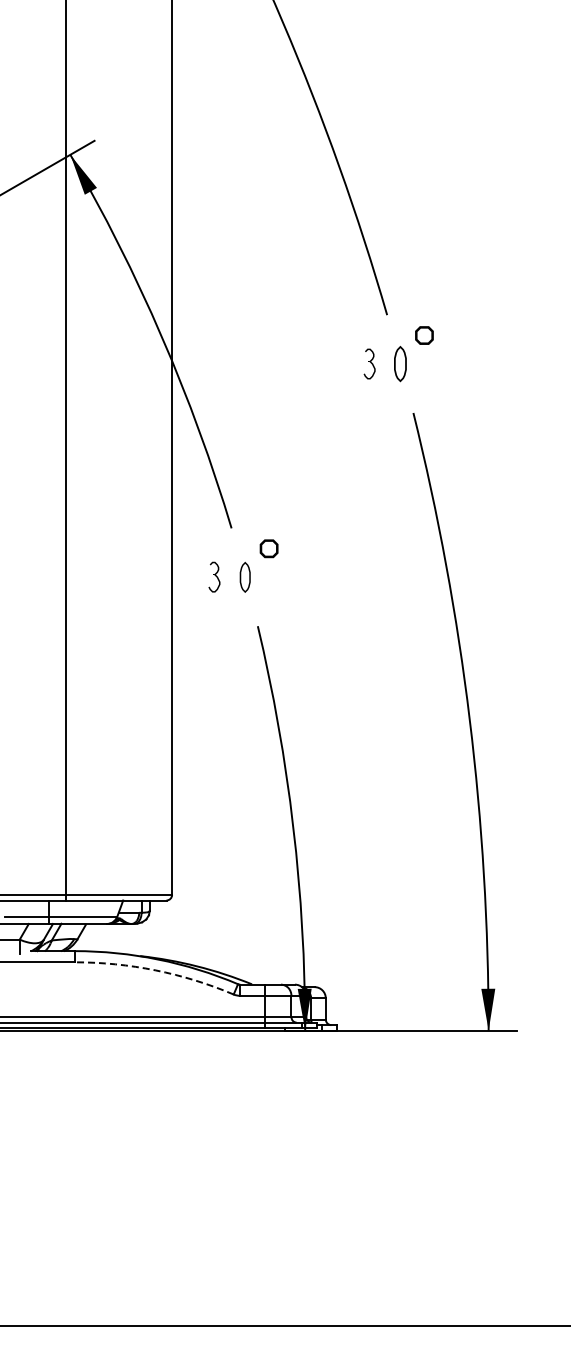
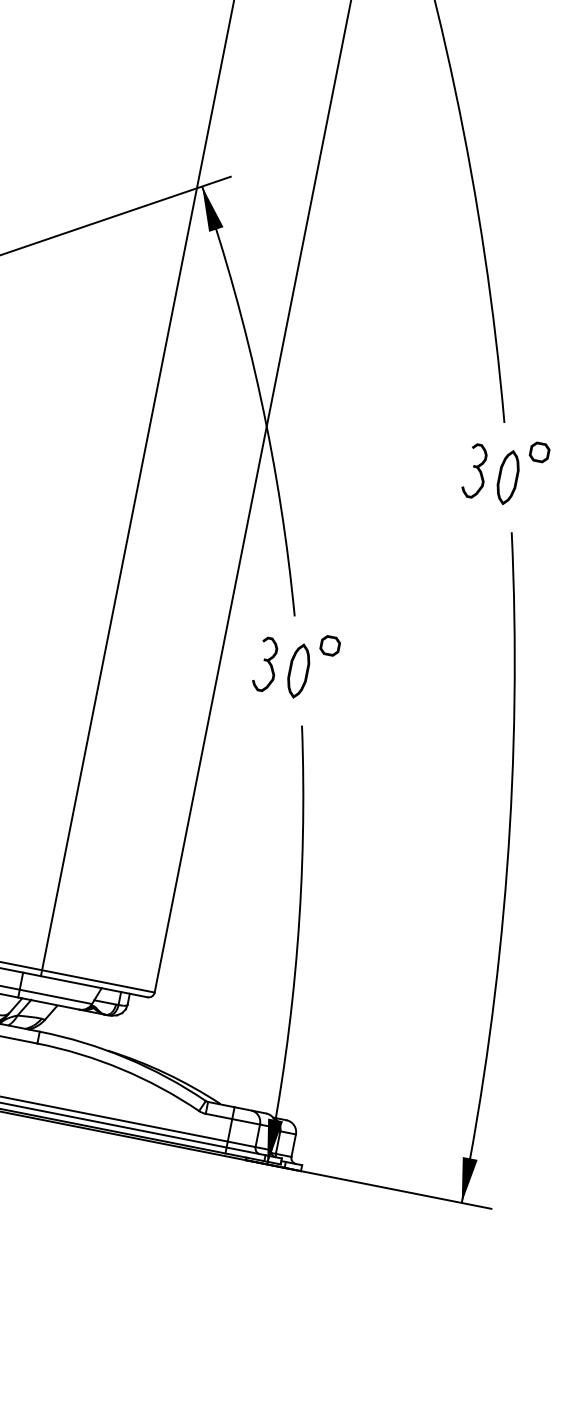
part: (369, 363) -> (475, 470), size x1.67
part: (400, 363) -> (508, 477), size x1.43
part: (214, 576) -> (266, 663), size x1.67
part: (245, 577) -> (299, 671), size x1.67
arc: (155, 970) -> (121, 1069), dashed -> solid

